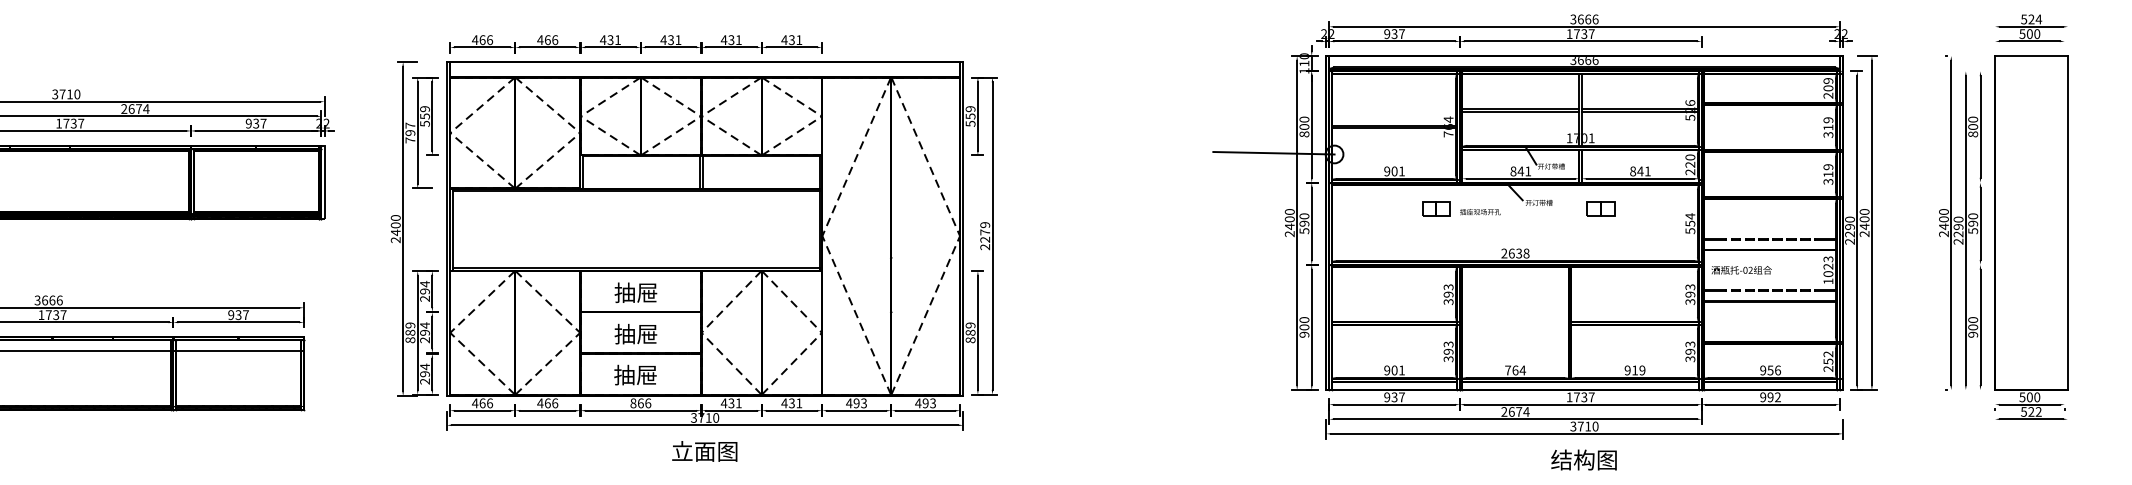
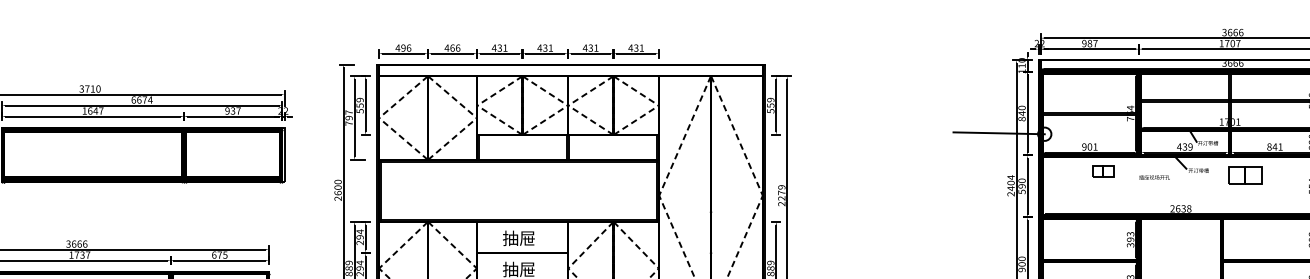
text: (1394, 33) -> (1089, 43), 937 -> 987
text: (1584, 33) -> (1232, 43), 1737 -> 1707
text: (482, 40) -> (403, 48), 466 -> 496
text: (124, 108) -> (133, 99), 2674 -> 6674
text: (70, 123) -> (93, 110), 1737 -> 1647
text: (1304, 126) -> (1022, 113), 800 -> 840
text: (1520, 171) -> (1184, 147), 841 -> 439
part: (1436, 208) -> (1103, 171), moved
part: (1600, 208) -> (1244, 174), size x1.6
text: (1289, 211) -> (1010, 177), 2400 -> 2404
text: (395, 232) -> (337, 192), 2400 -> 2600
text: (238, 315) -> (219, 255), 937 -> 675

